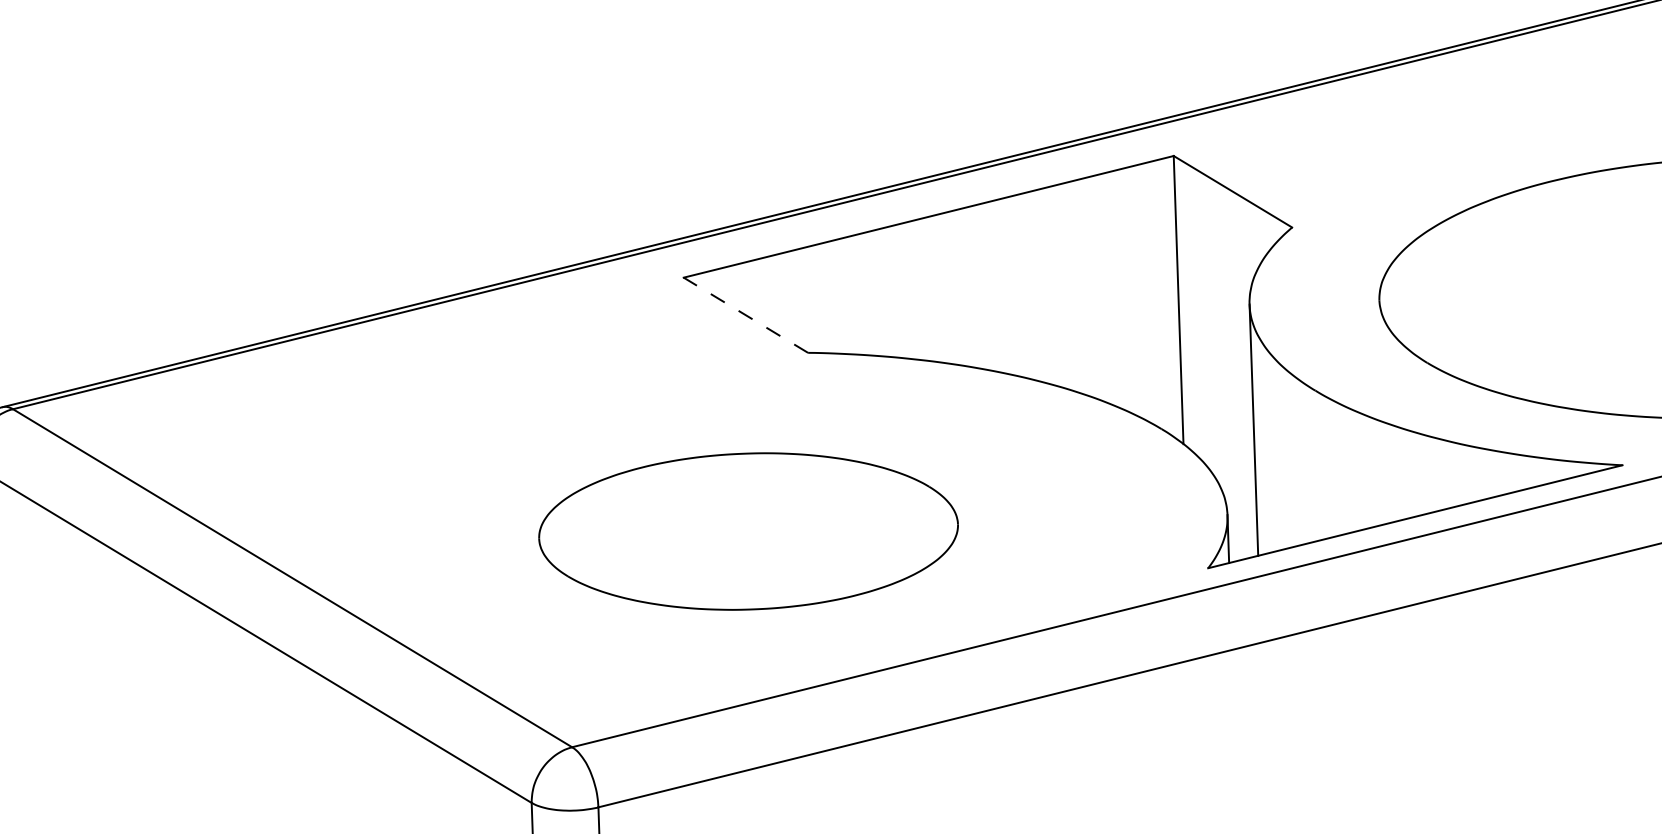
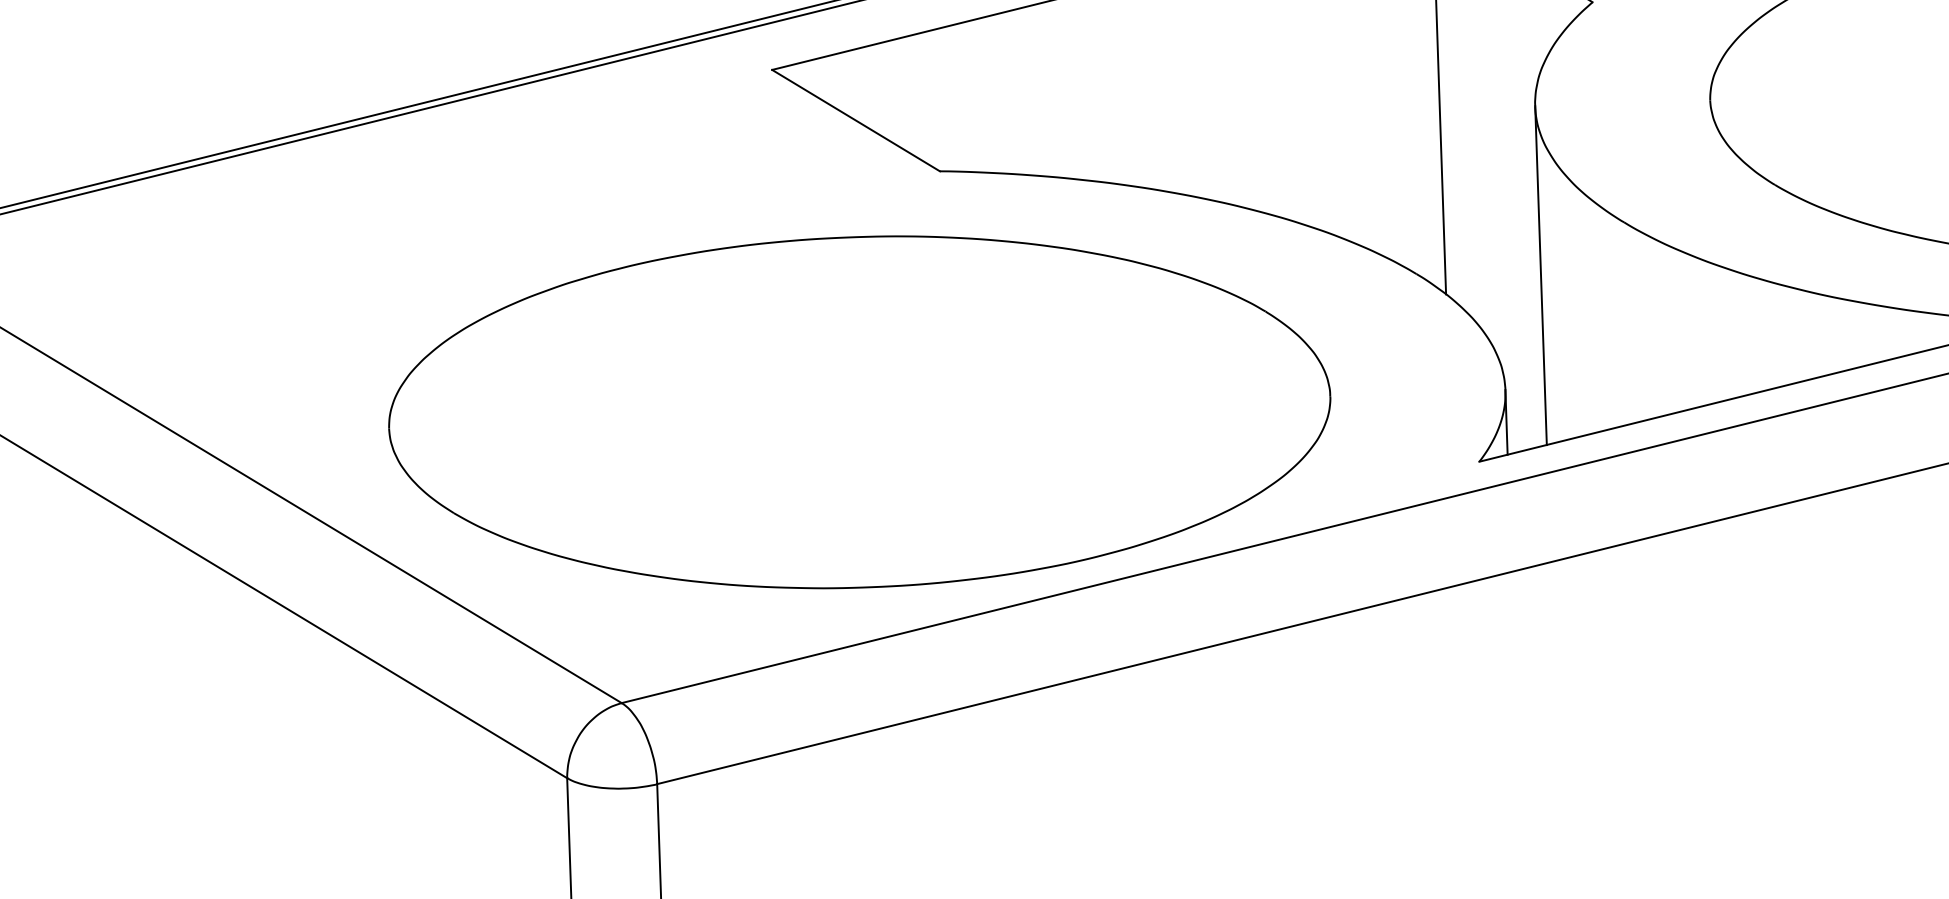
line: (745, 315) -> (855, 120), dashed -> solid
part: (748, 531) -> (859, 412), size x1.67

